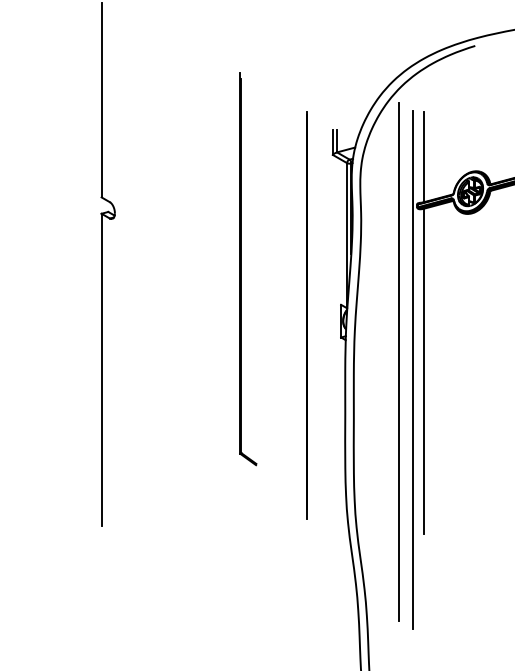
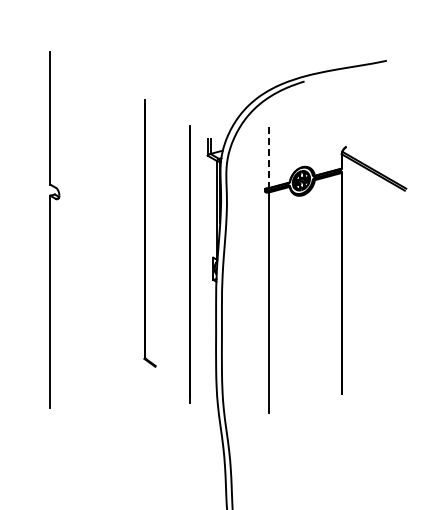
line: (423, 157) -> (269, 157), solid -> dashed
line: (398, 361) -> (252, 296), removed
line: (413, 370) -> (262, 302), removed

